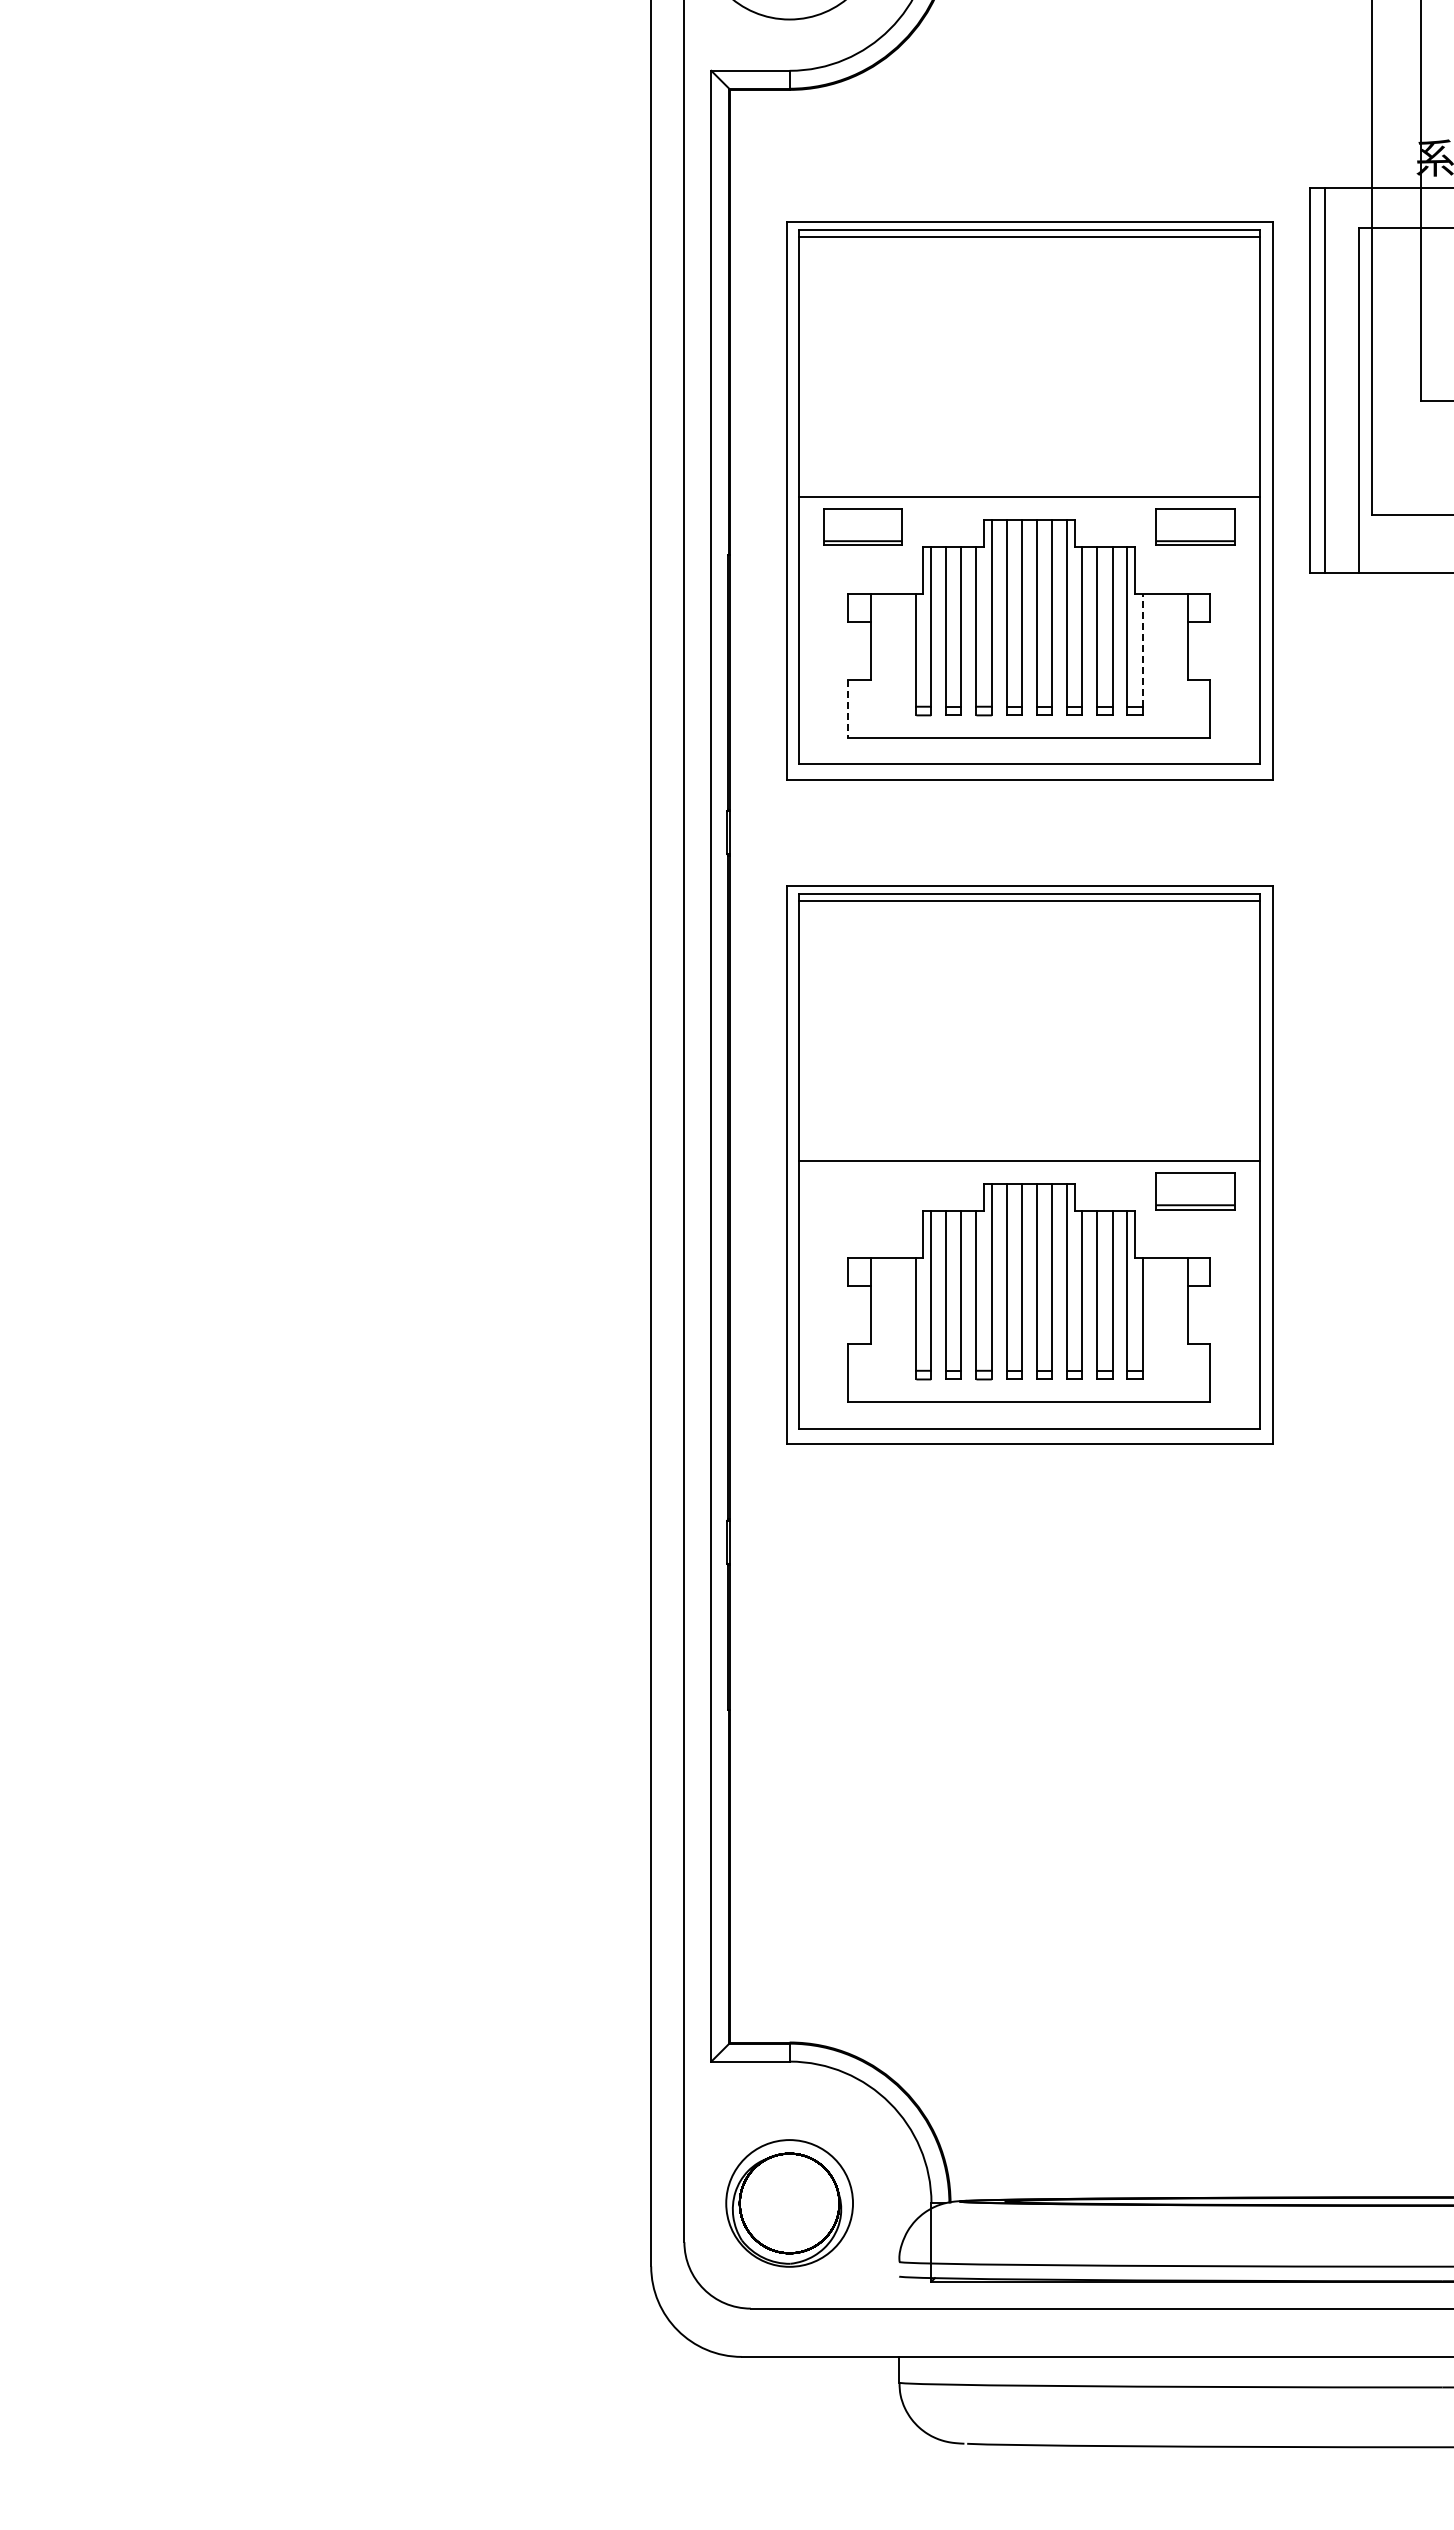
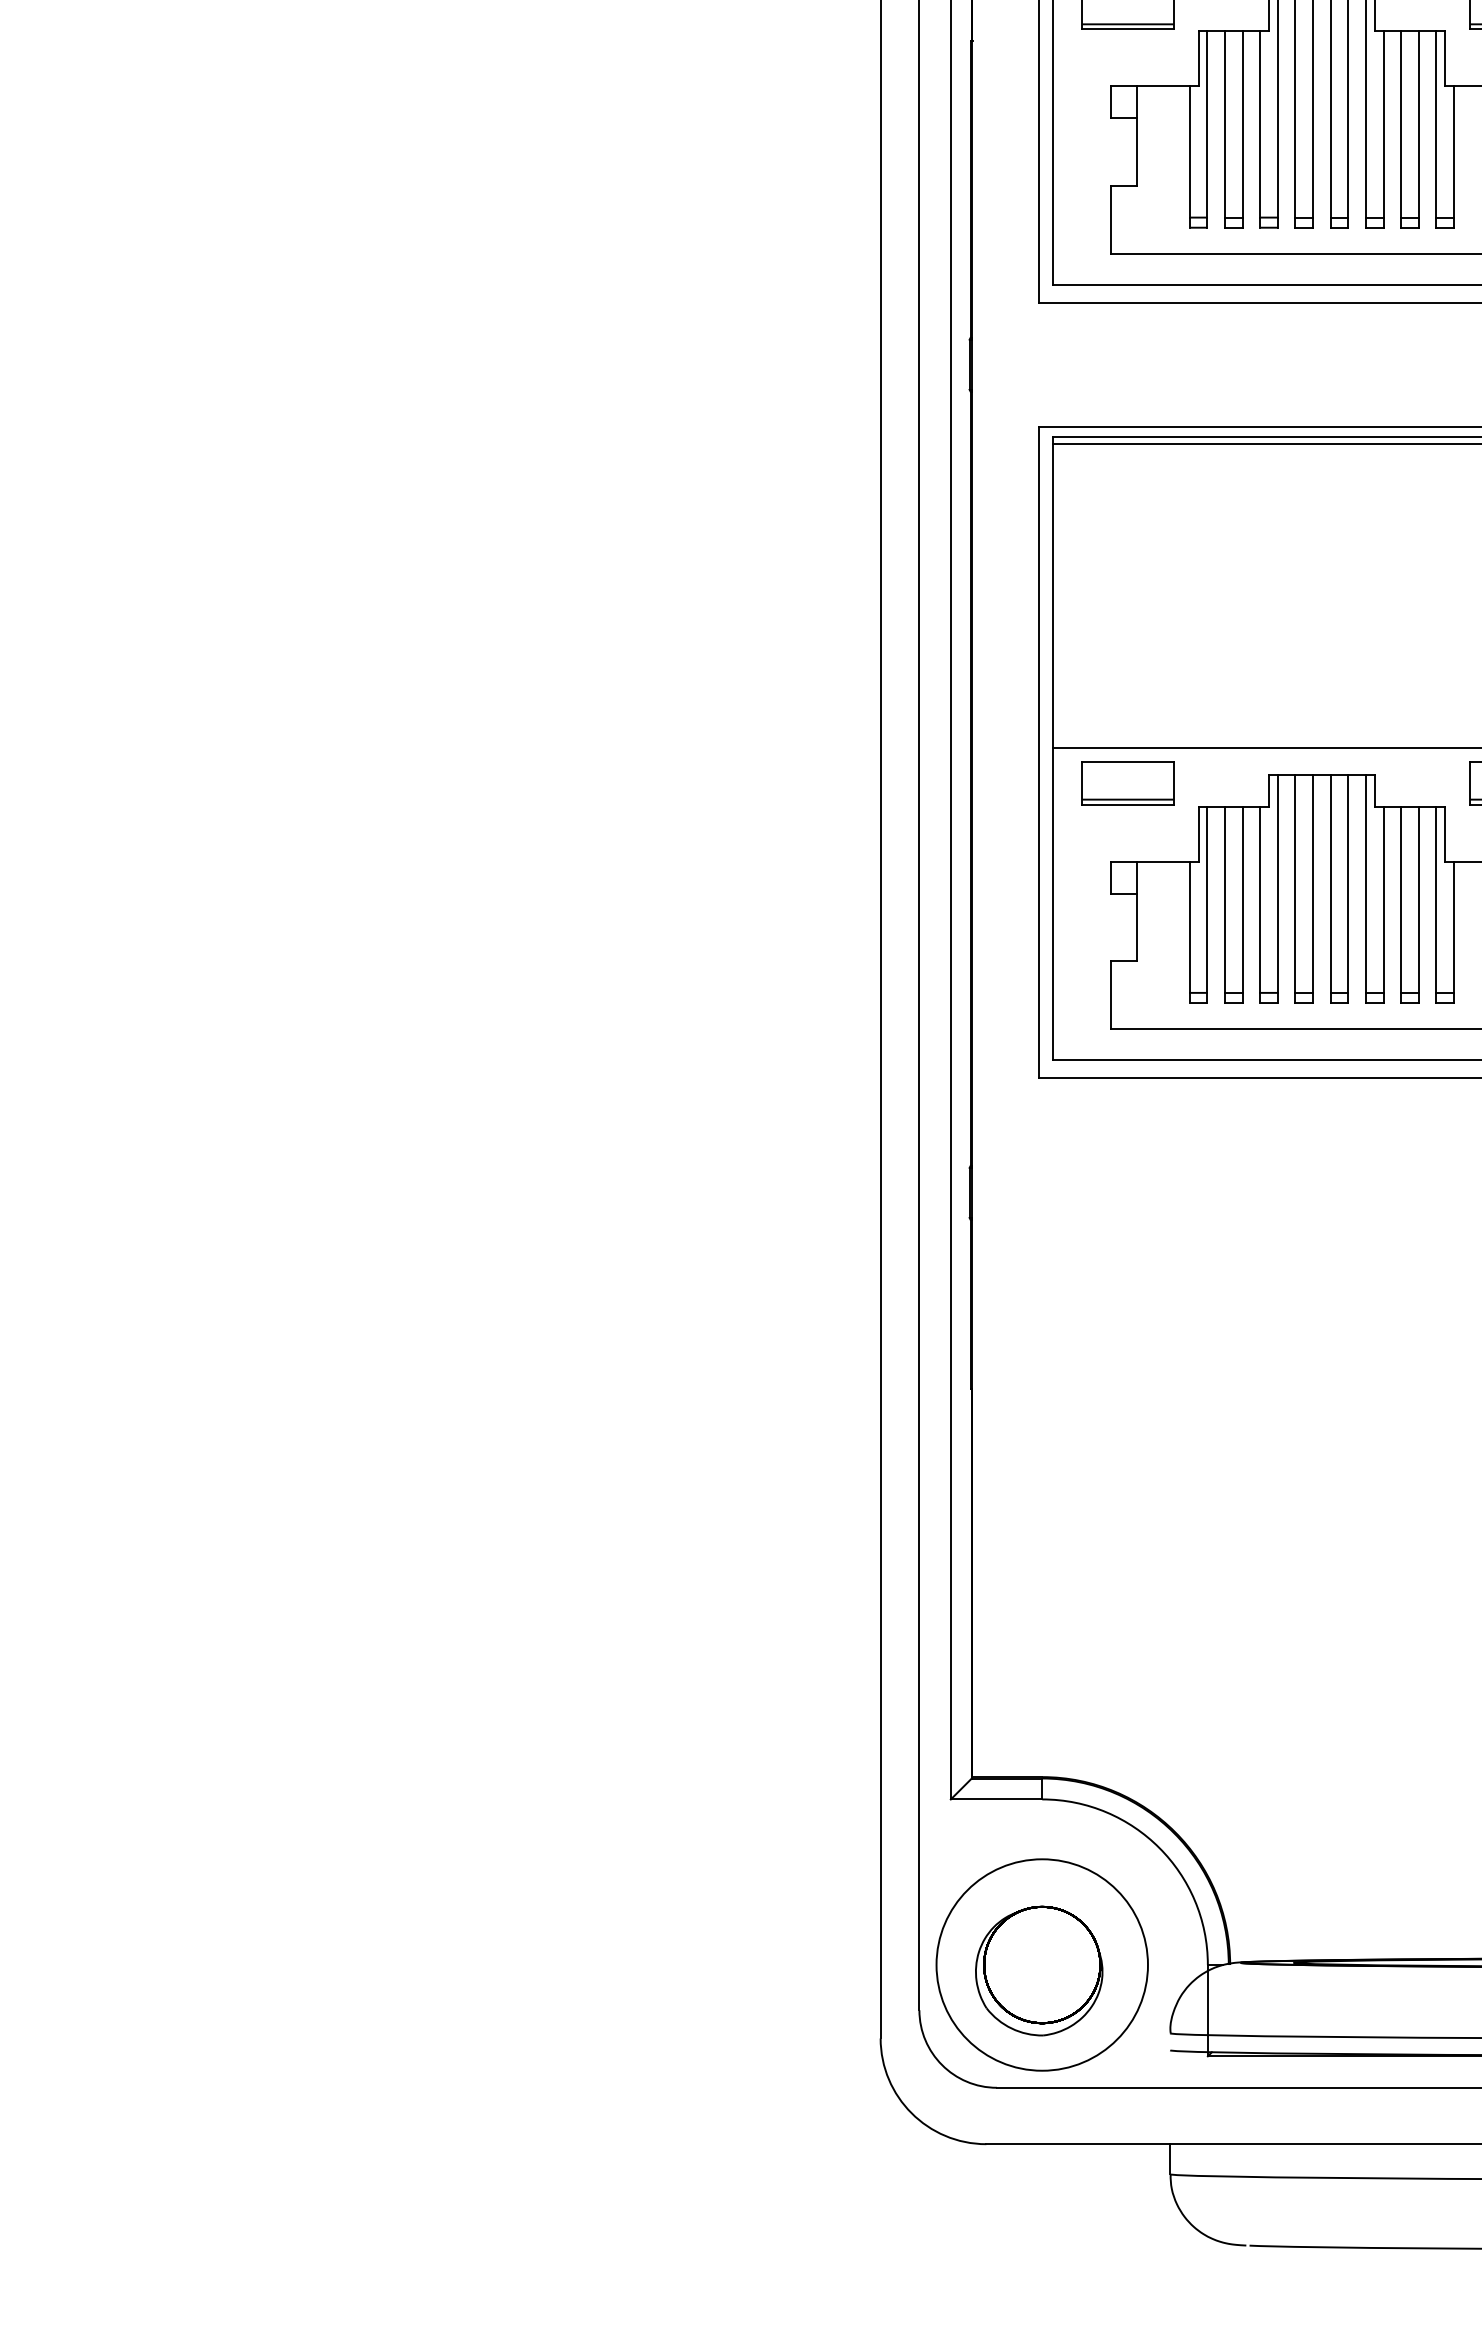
line: (1142, 649) -> (1454, 150), dashed -> solid
line: (848, 709) -> (1110, 220), dashed -> solid
part: (862, 1191) -> (1127, 783), added
circle: (789, 2203) -> (1042, 1965), size x1.43

